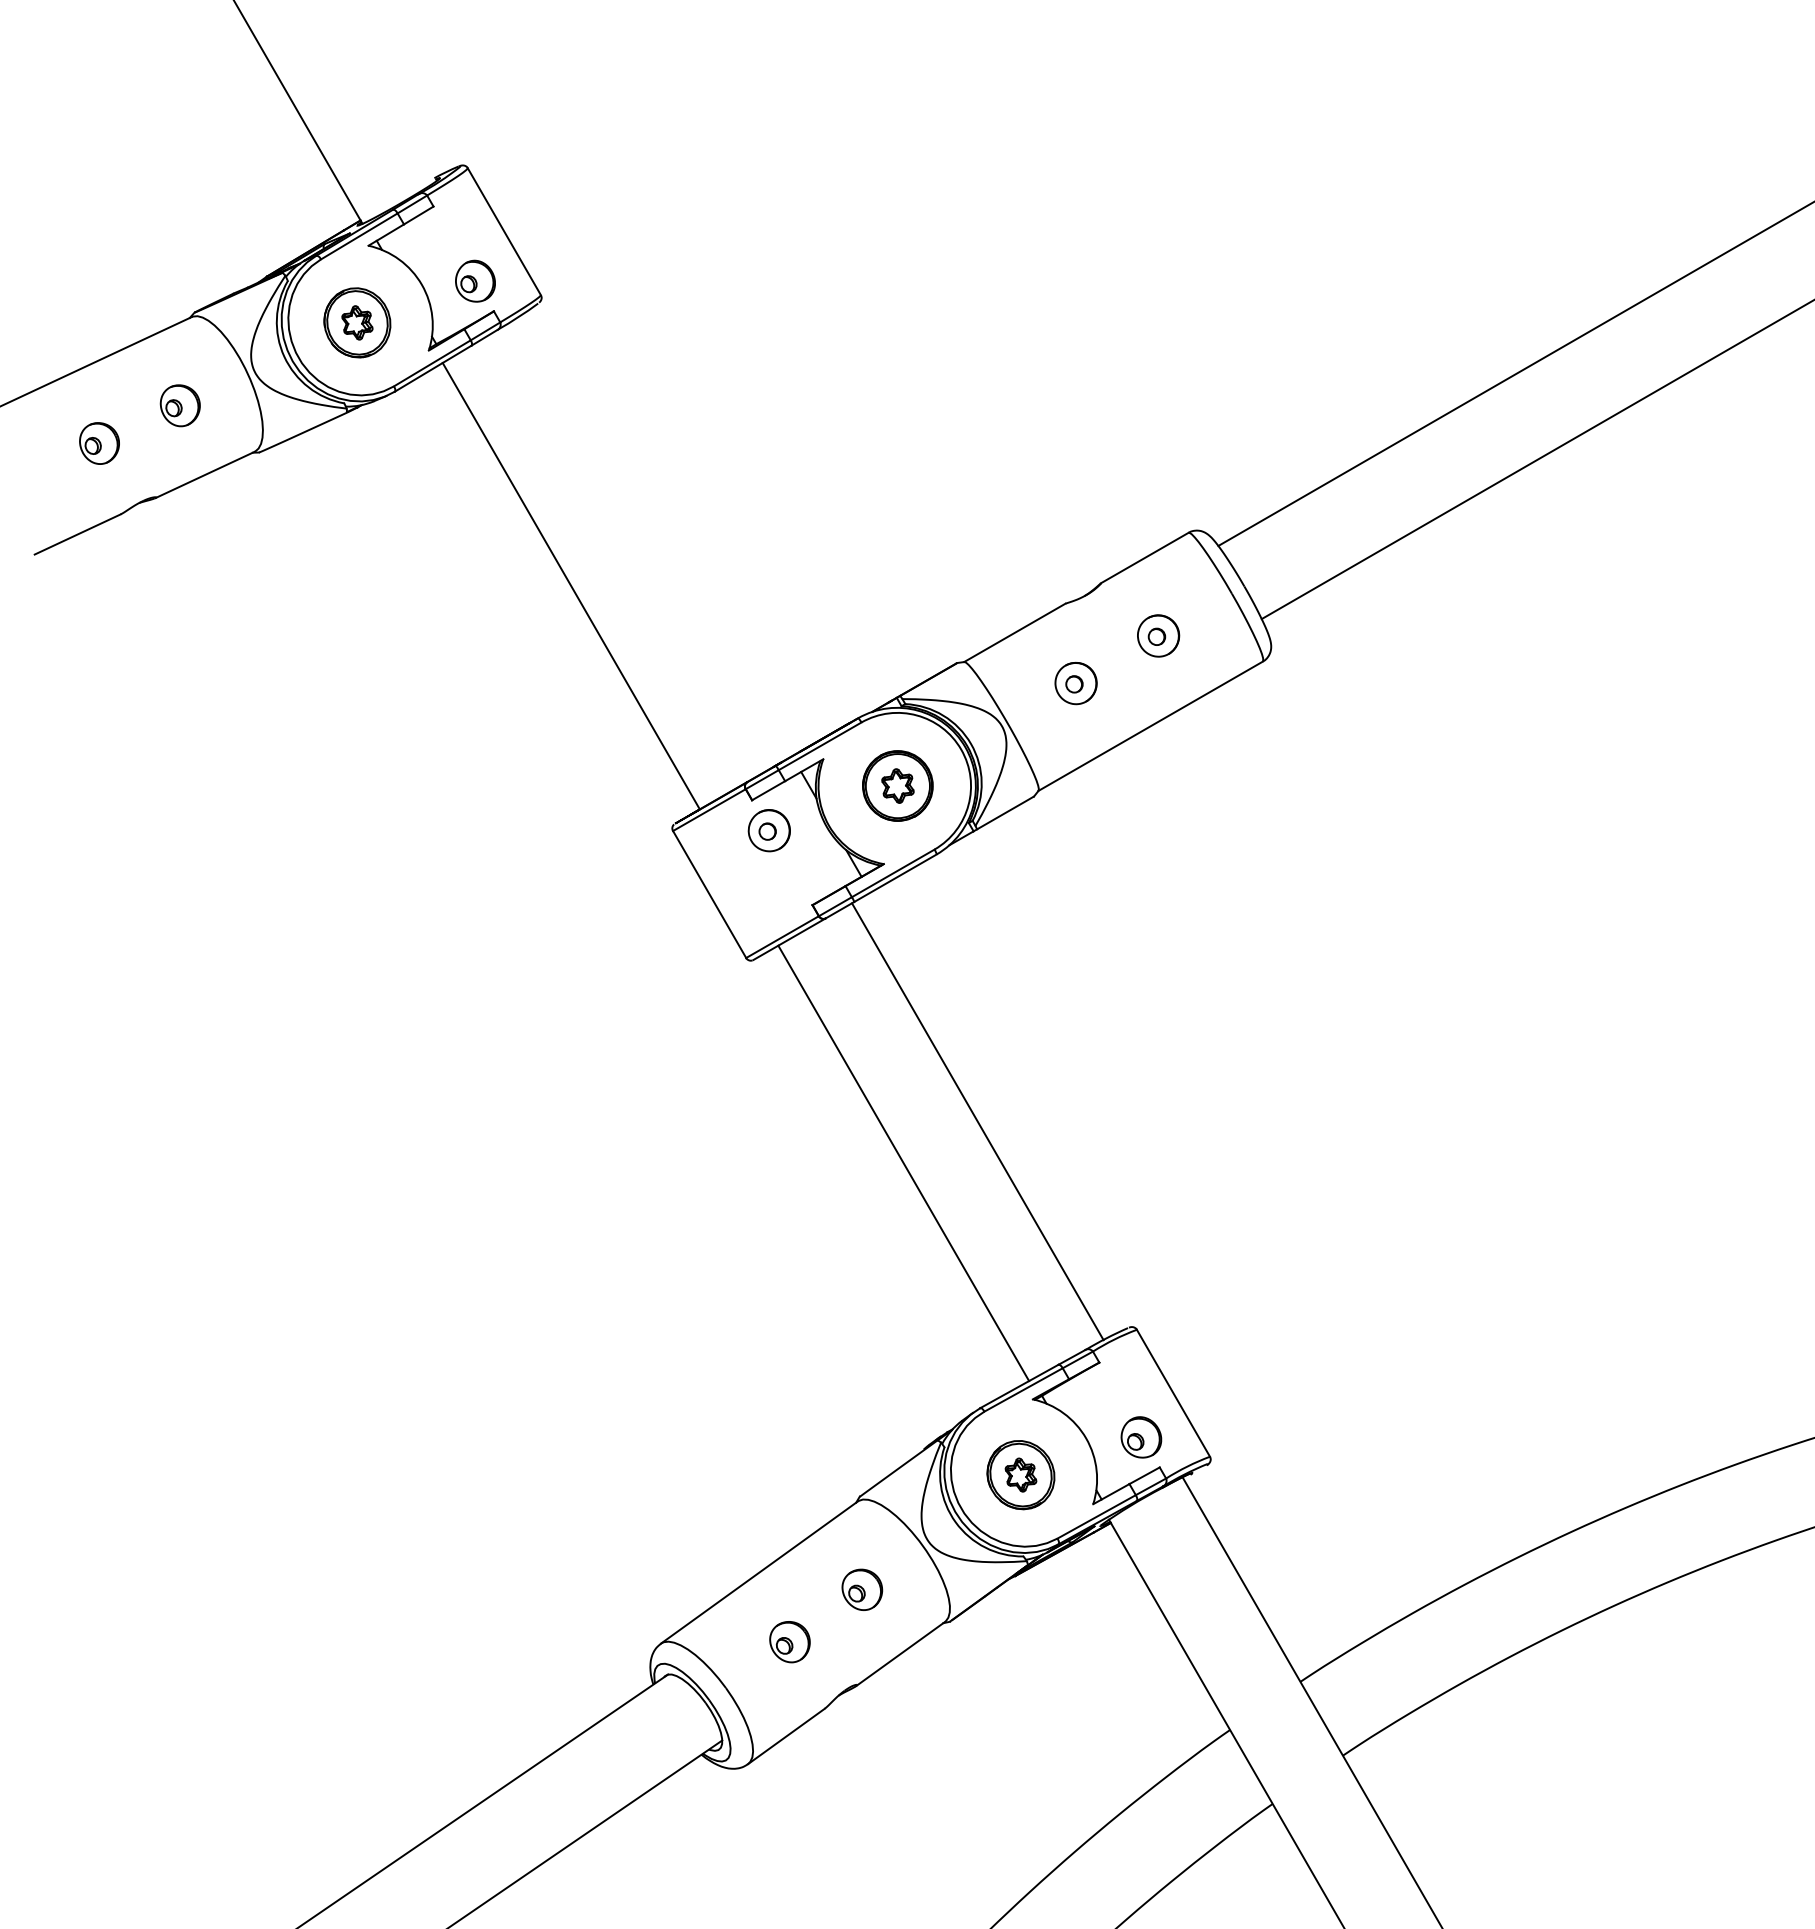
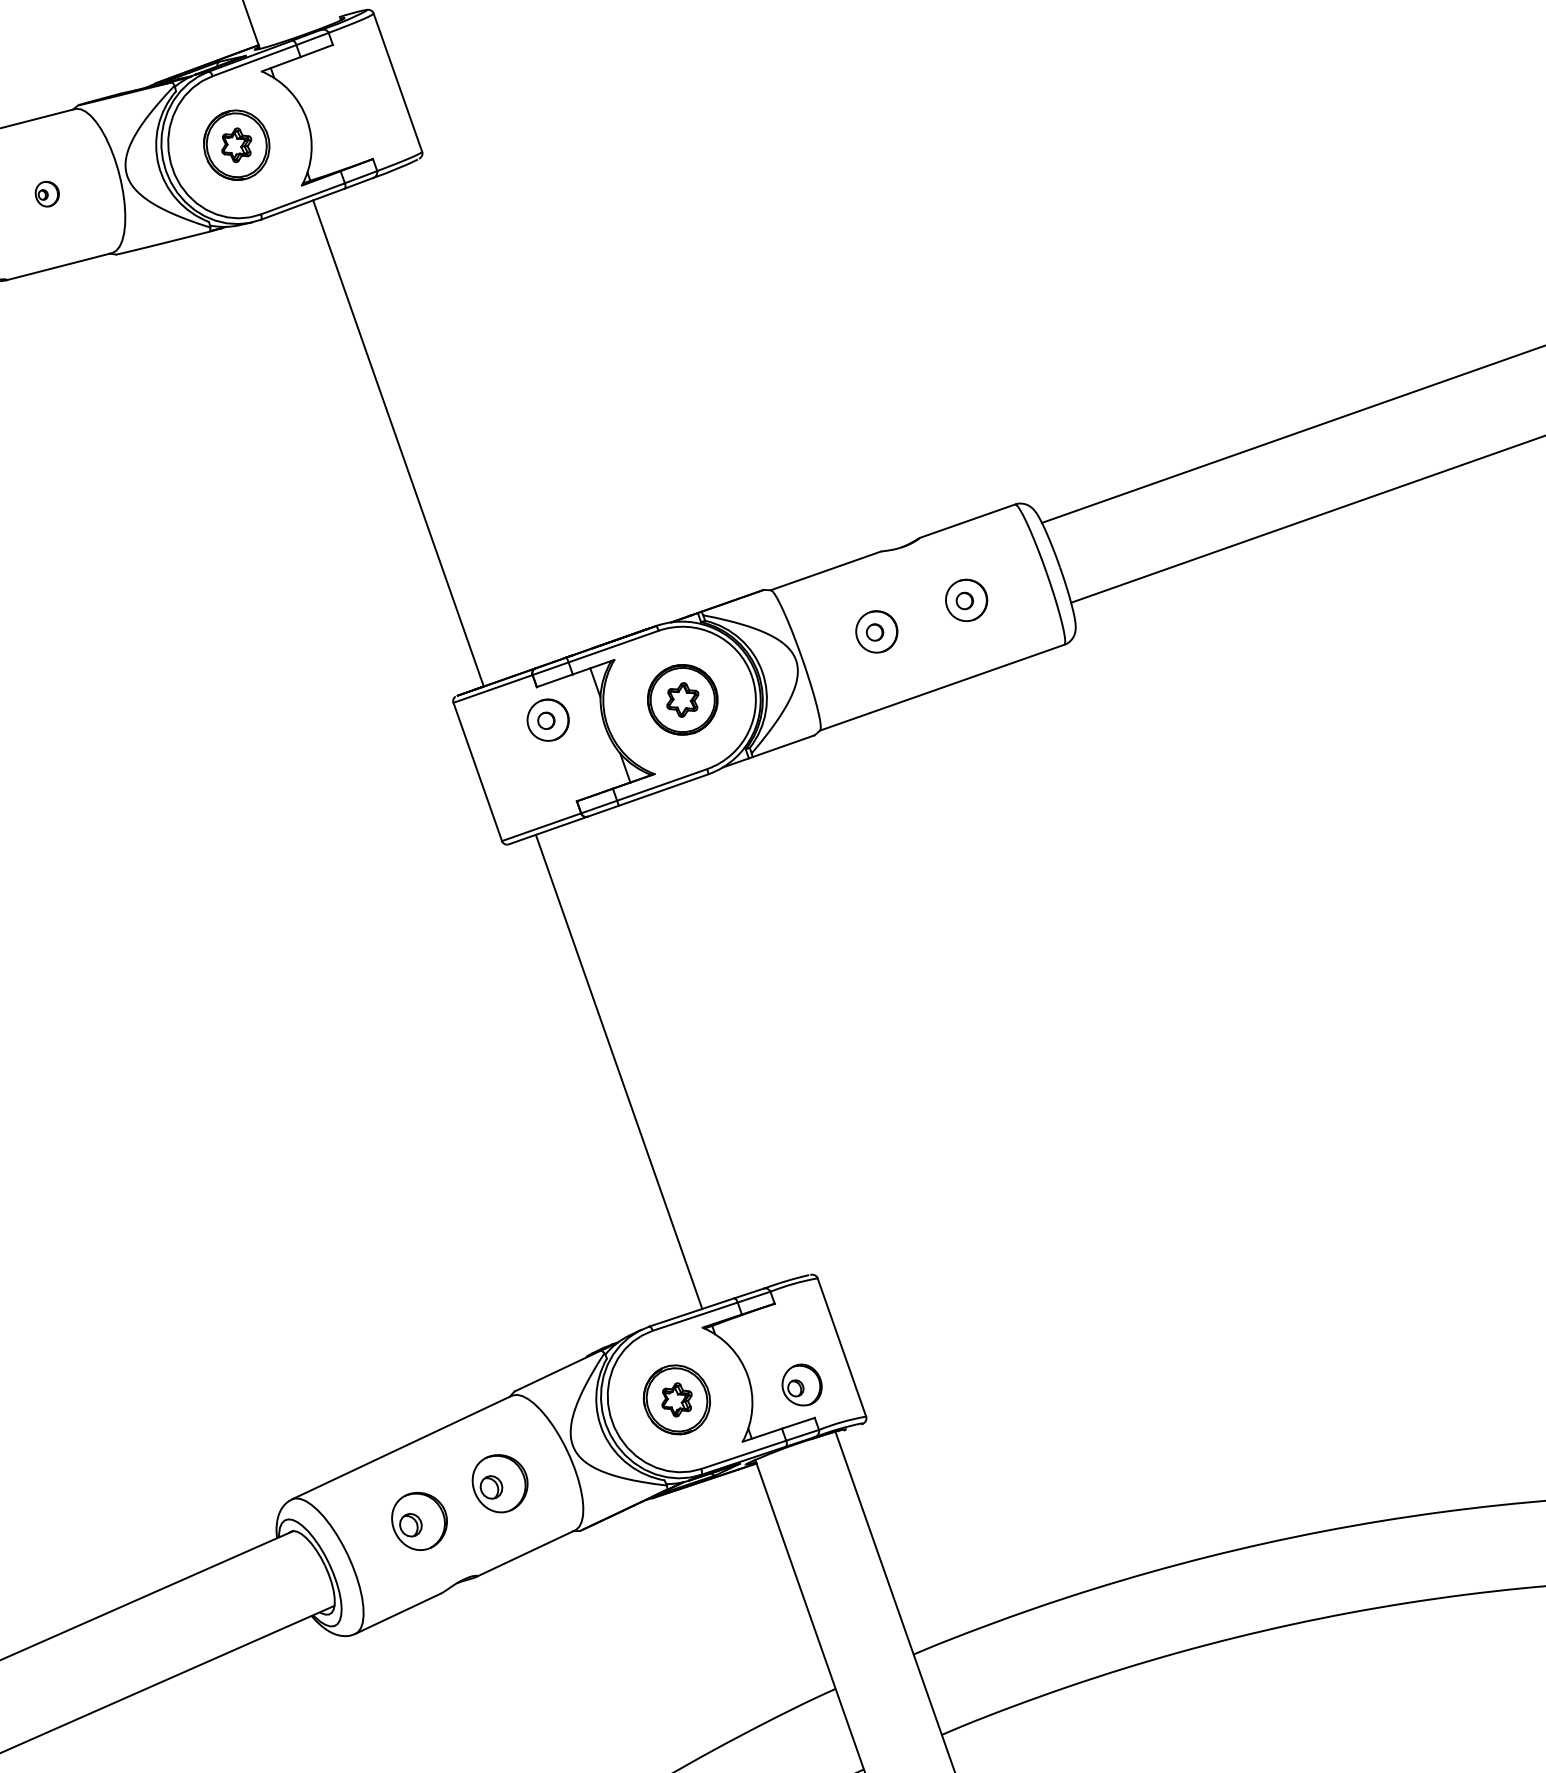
part: (475, 280) -> (360, 125), removed
part: (179, 405) -> (46, 193), size x0.6
line: (977, 1121) -> (699, 1044), removed
part: (862, 1589) -> (500, 1483), size x1.4
part: (789, 1642) -> (418, 1521), size x1.4

